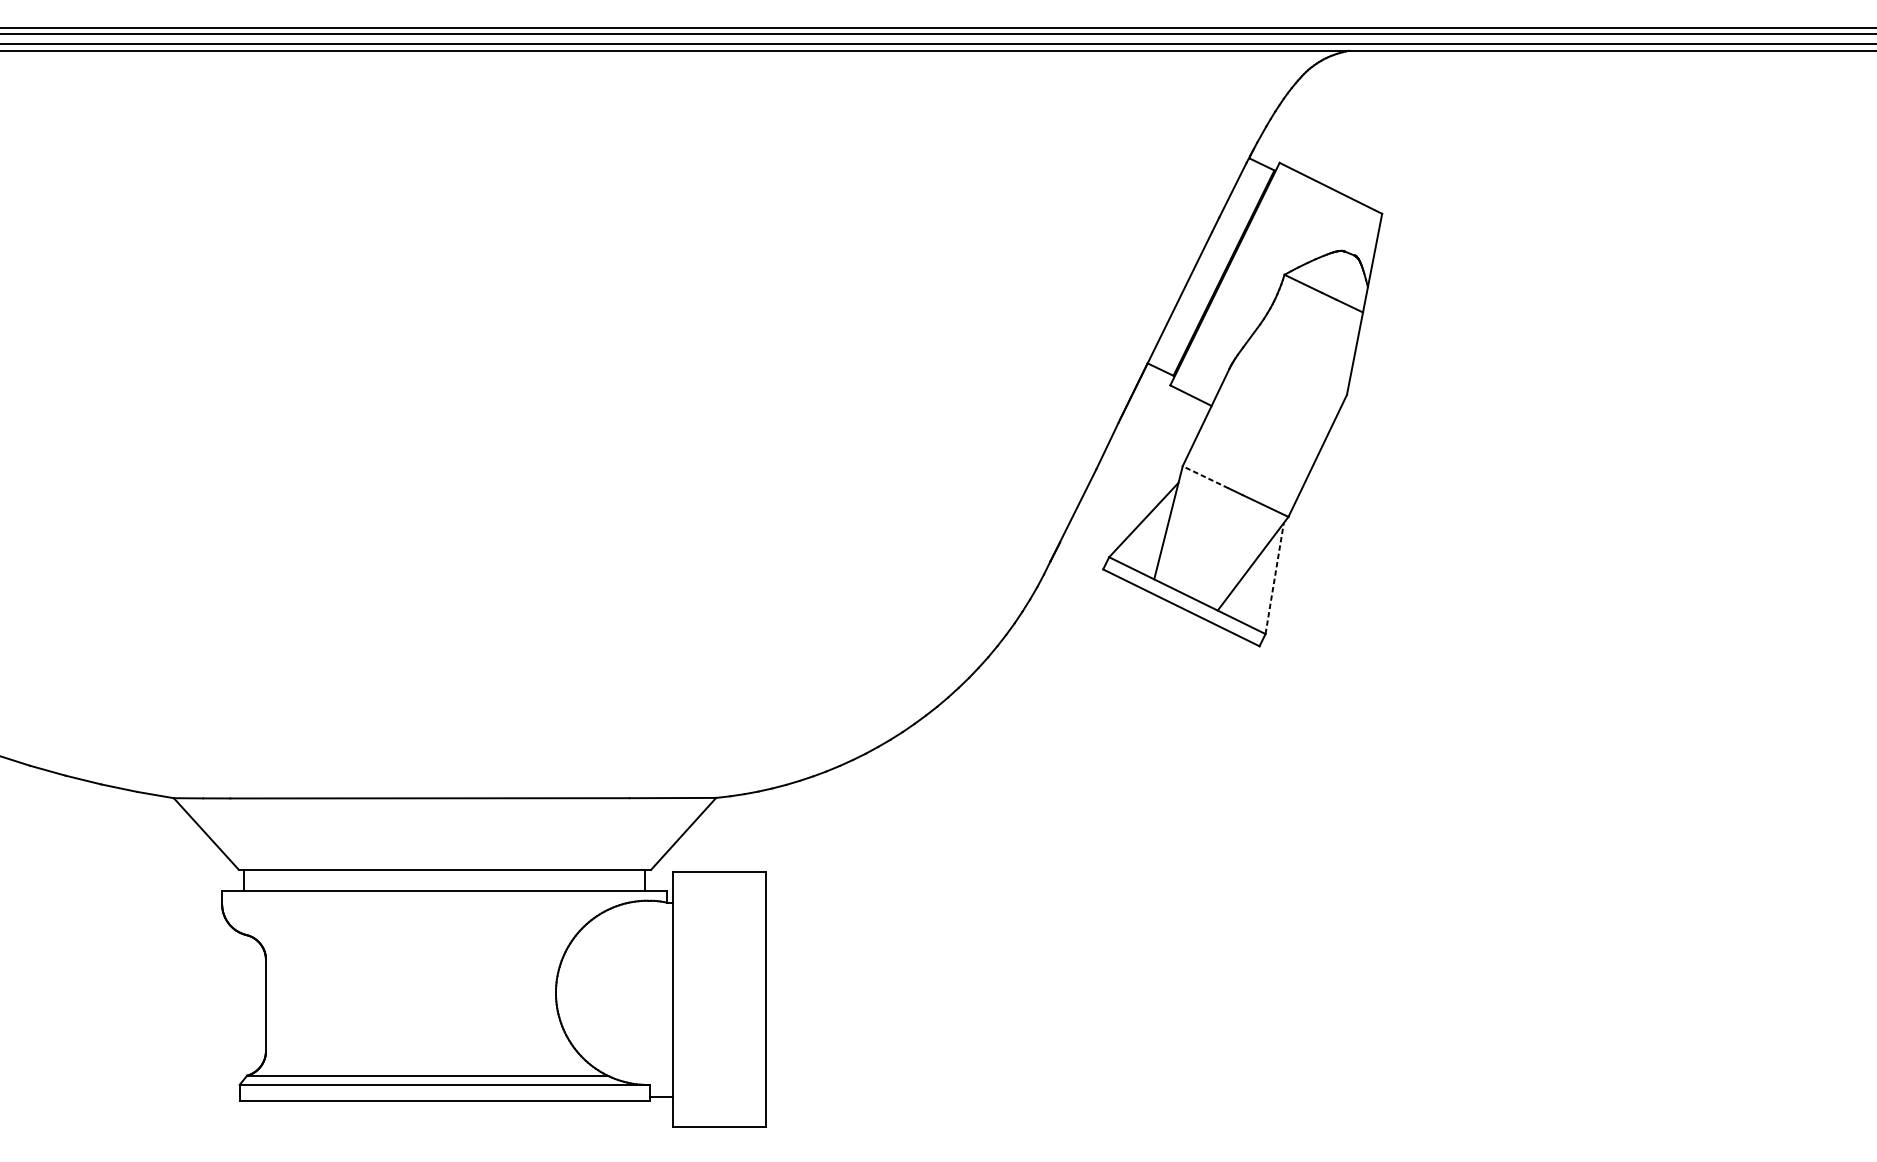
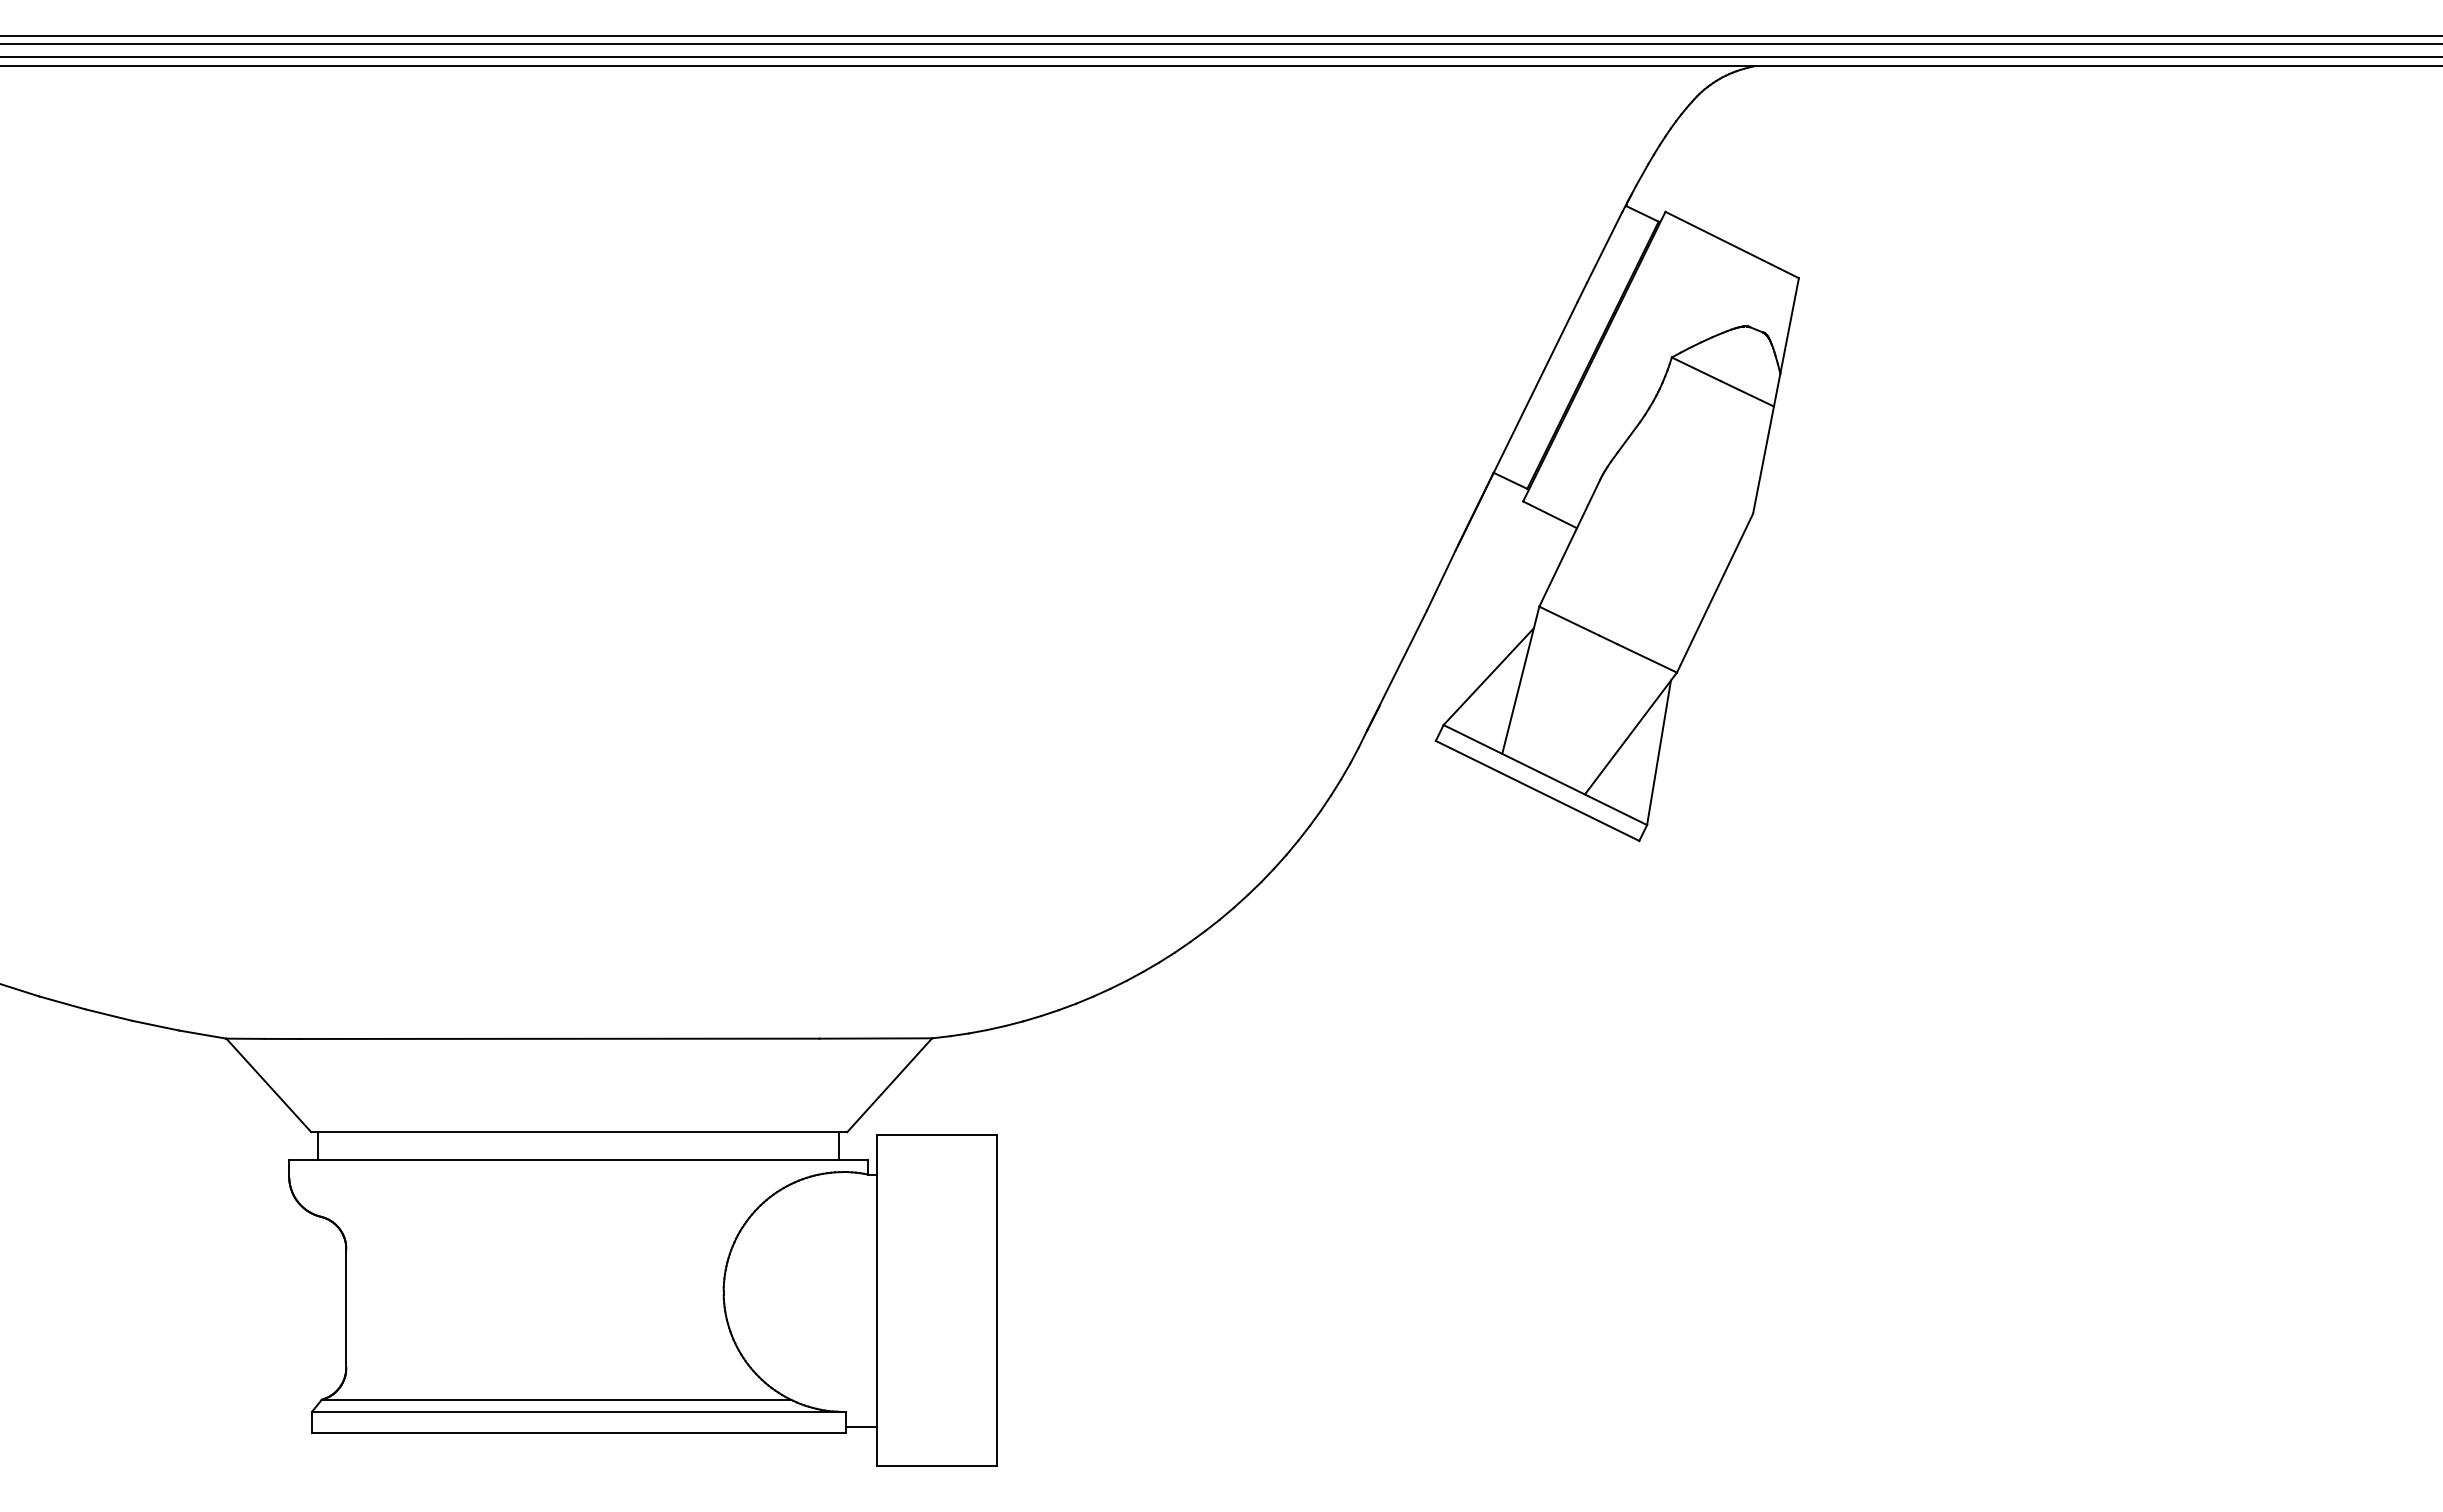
line: (1205, 476) -> (1568, 620), dashed -> solid
line: (1275, 578) -> (1659, 752), dashed -> solid

